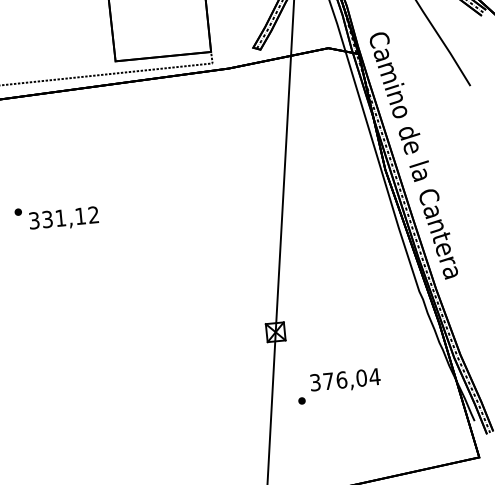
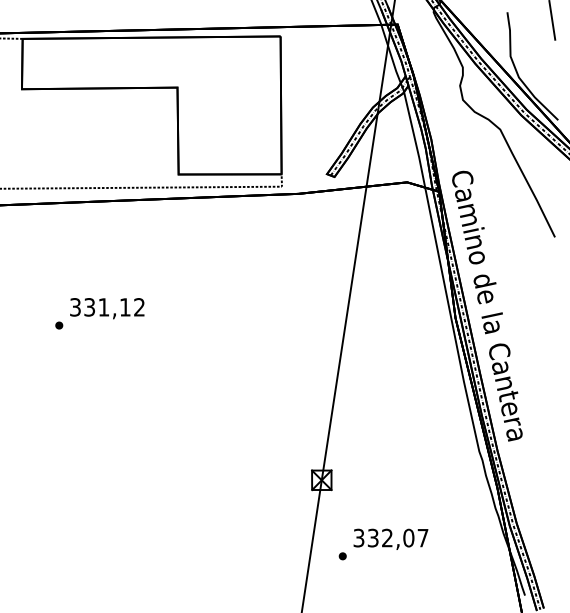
text: (64, 218) -> (107, 308), moved
text: (351, 378) -> (397, 537), 376,04 -> 332,07

